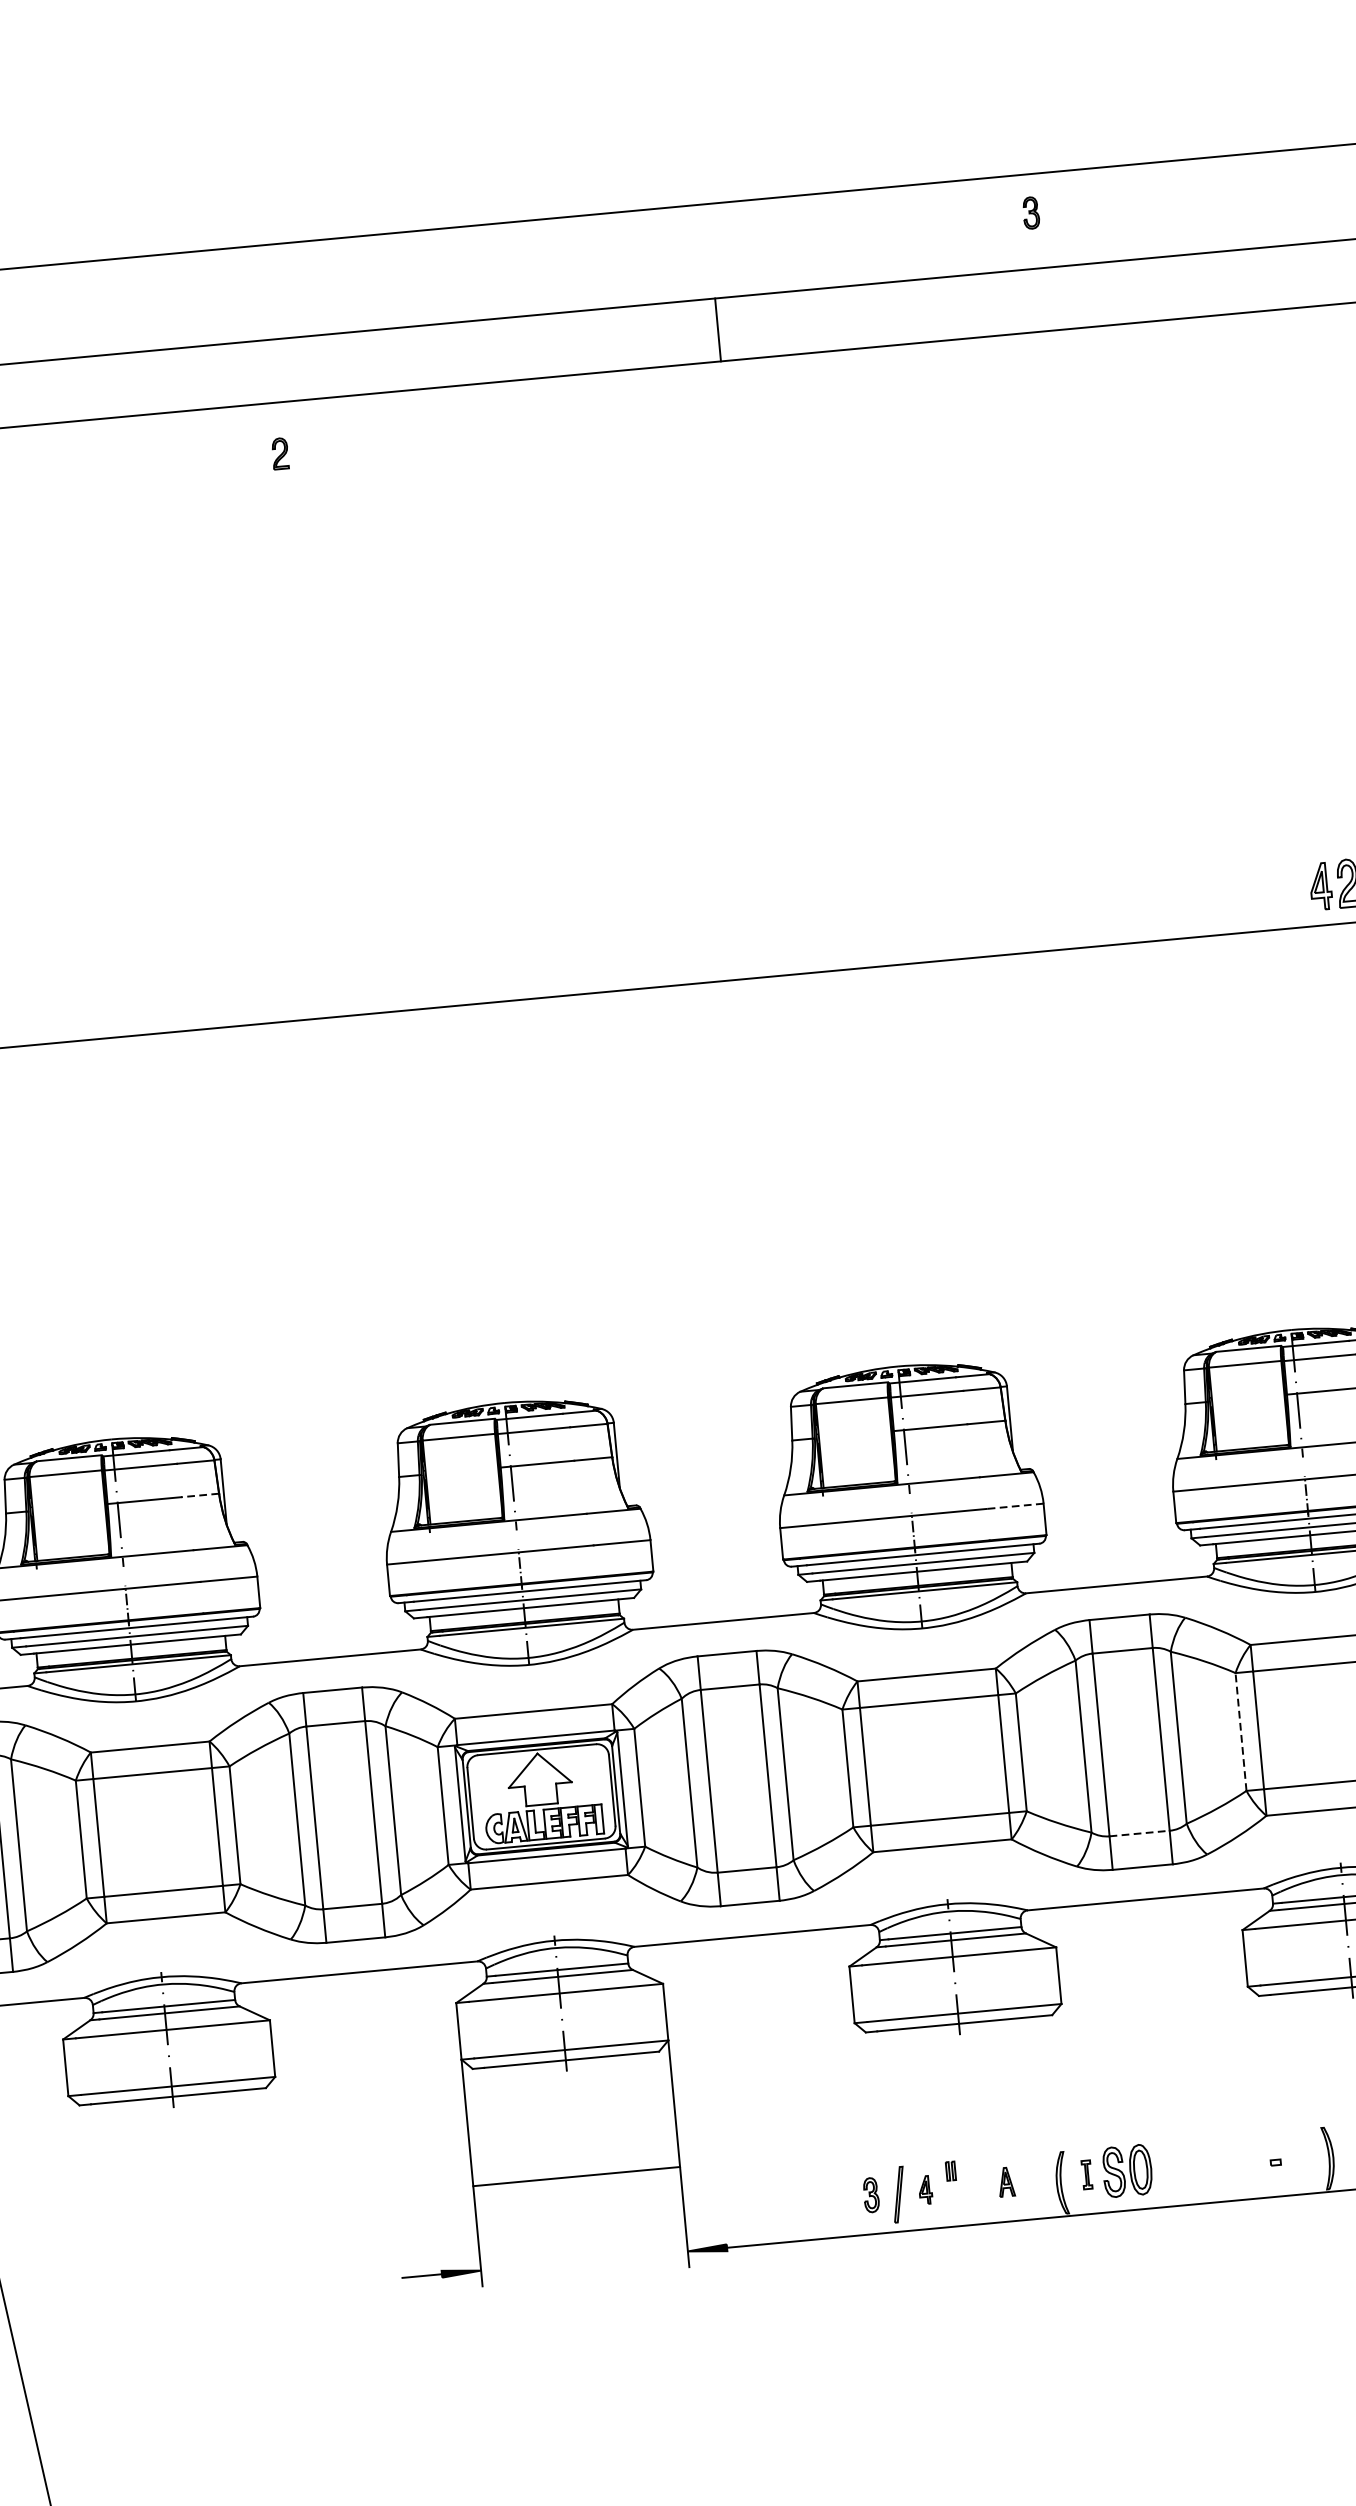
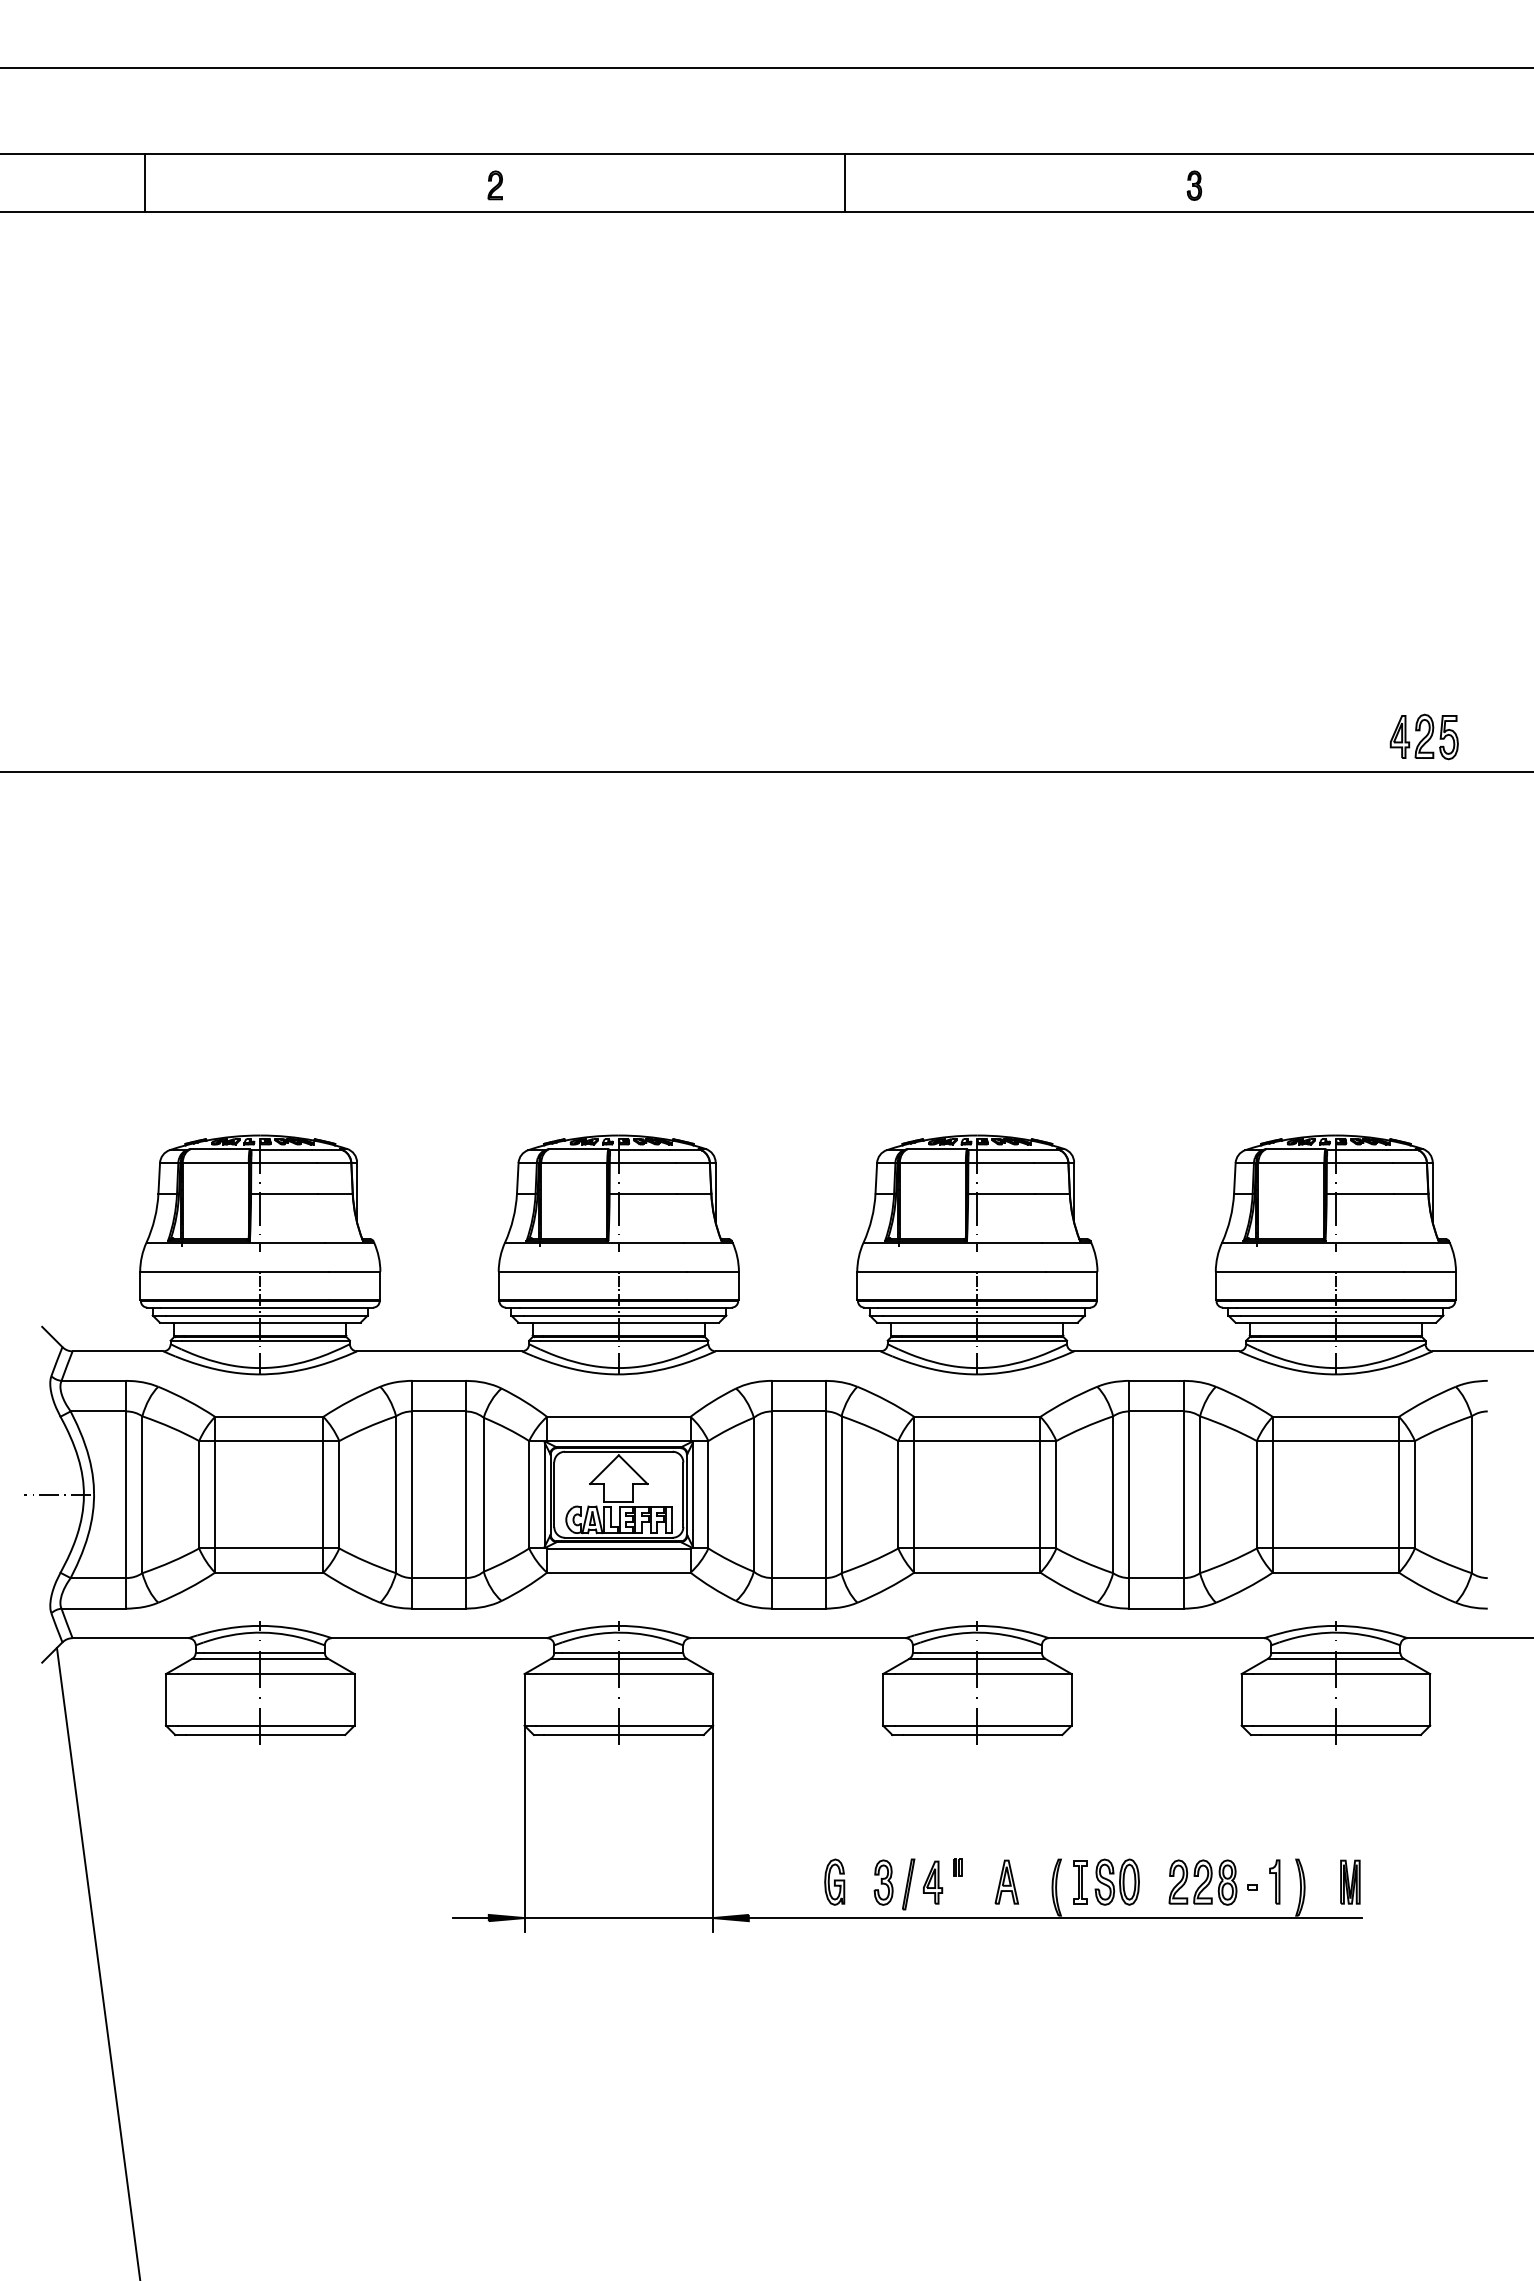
part: (1031, 212) -> (1194, 185), moved
line: (717, 329) -> (844, 182), moved
part: (279, 453) -> (494, 185), moved
line: (199, 1495) -> (334, 1193), dashed -> solid
line: (1015, 1506) -> (1071, 1271), dashed -> solid
line: (1240, 1731) -> (1256, 1494), dashed -> solid
line: (1140, 1833) -> (1157, 1578), dashed -> solid
part: (1299, 2154) -> (1274, 1881), added
part: (1220, 2162) -> (1202, 1882), added
part: (1087, 2175) -> (1080, 1882), size x1.67
line: (576, 2177) -> (618, 1918), moved
part: (1005, 2181) -> (1006, 1881), size x1.67
part: (925, 2190) -> (933, 1882), size x1.67
part: (871, 2195) -> (883, 1882), size x1.43
part: (817, 2198) -> (834, 1881), added

